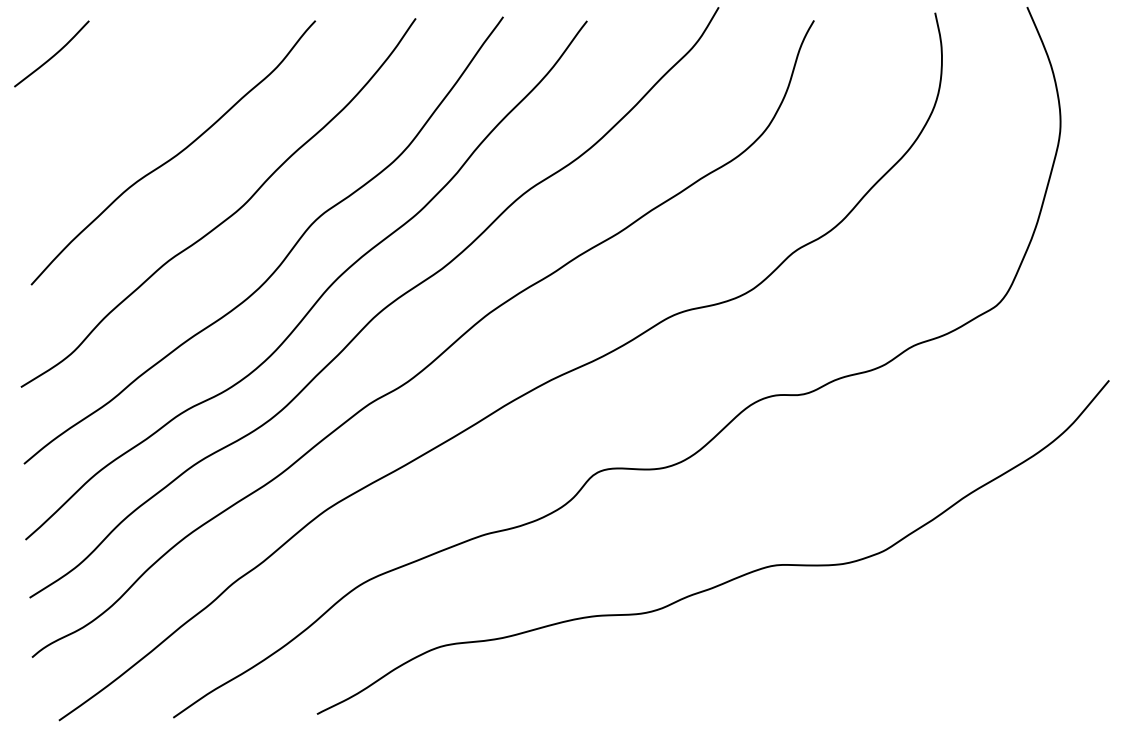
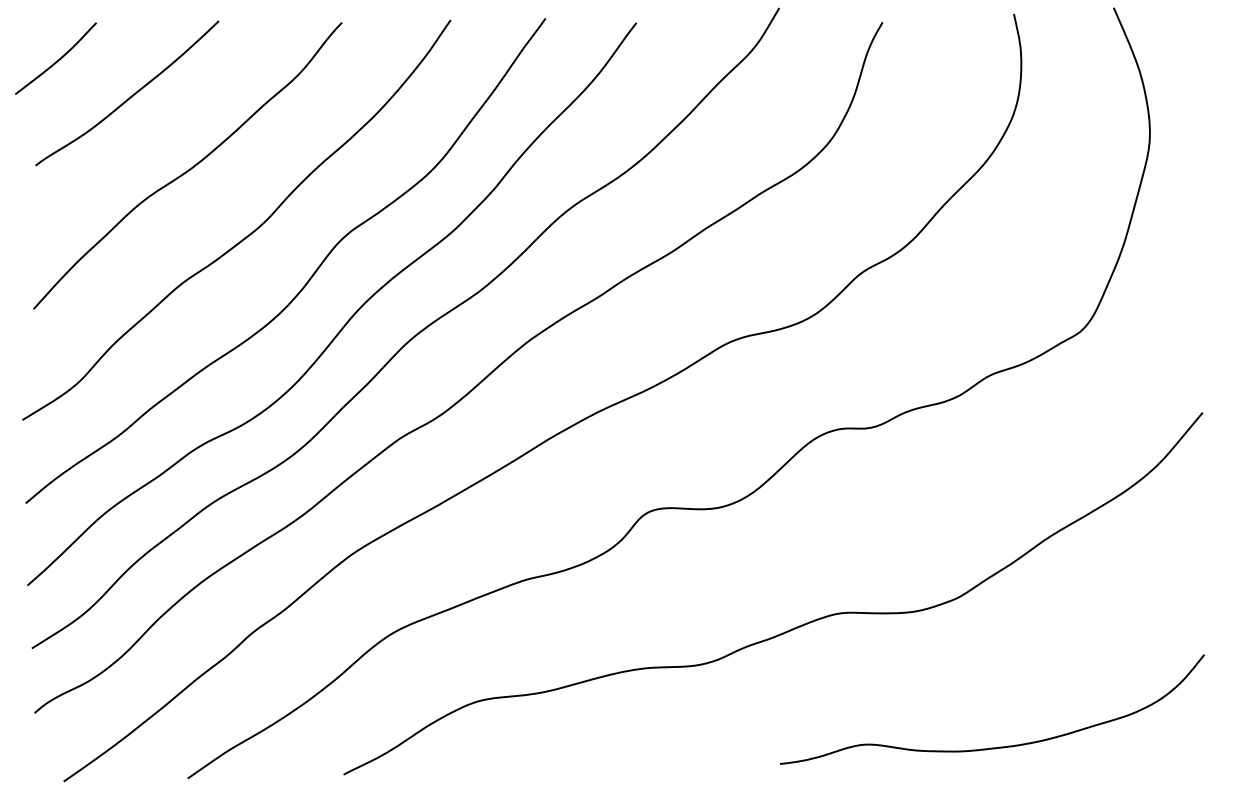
curve: (120, 88) -> (130, 96), added
curve: (918, 688) -> (995, 746), added

